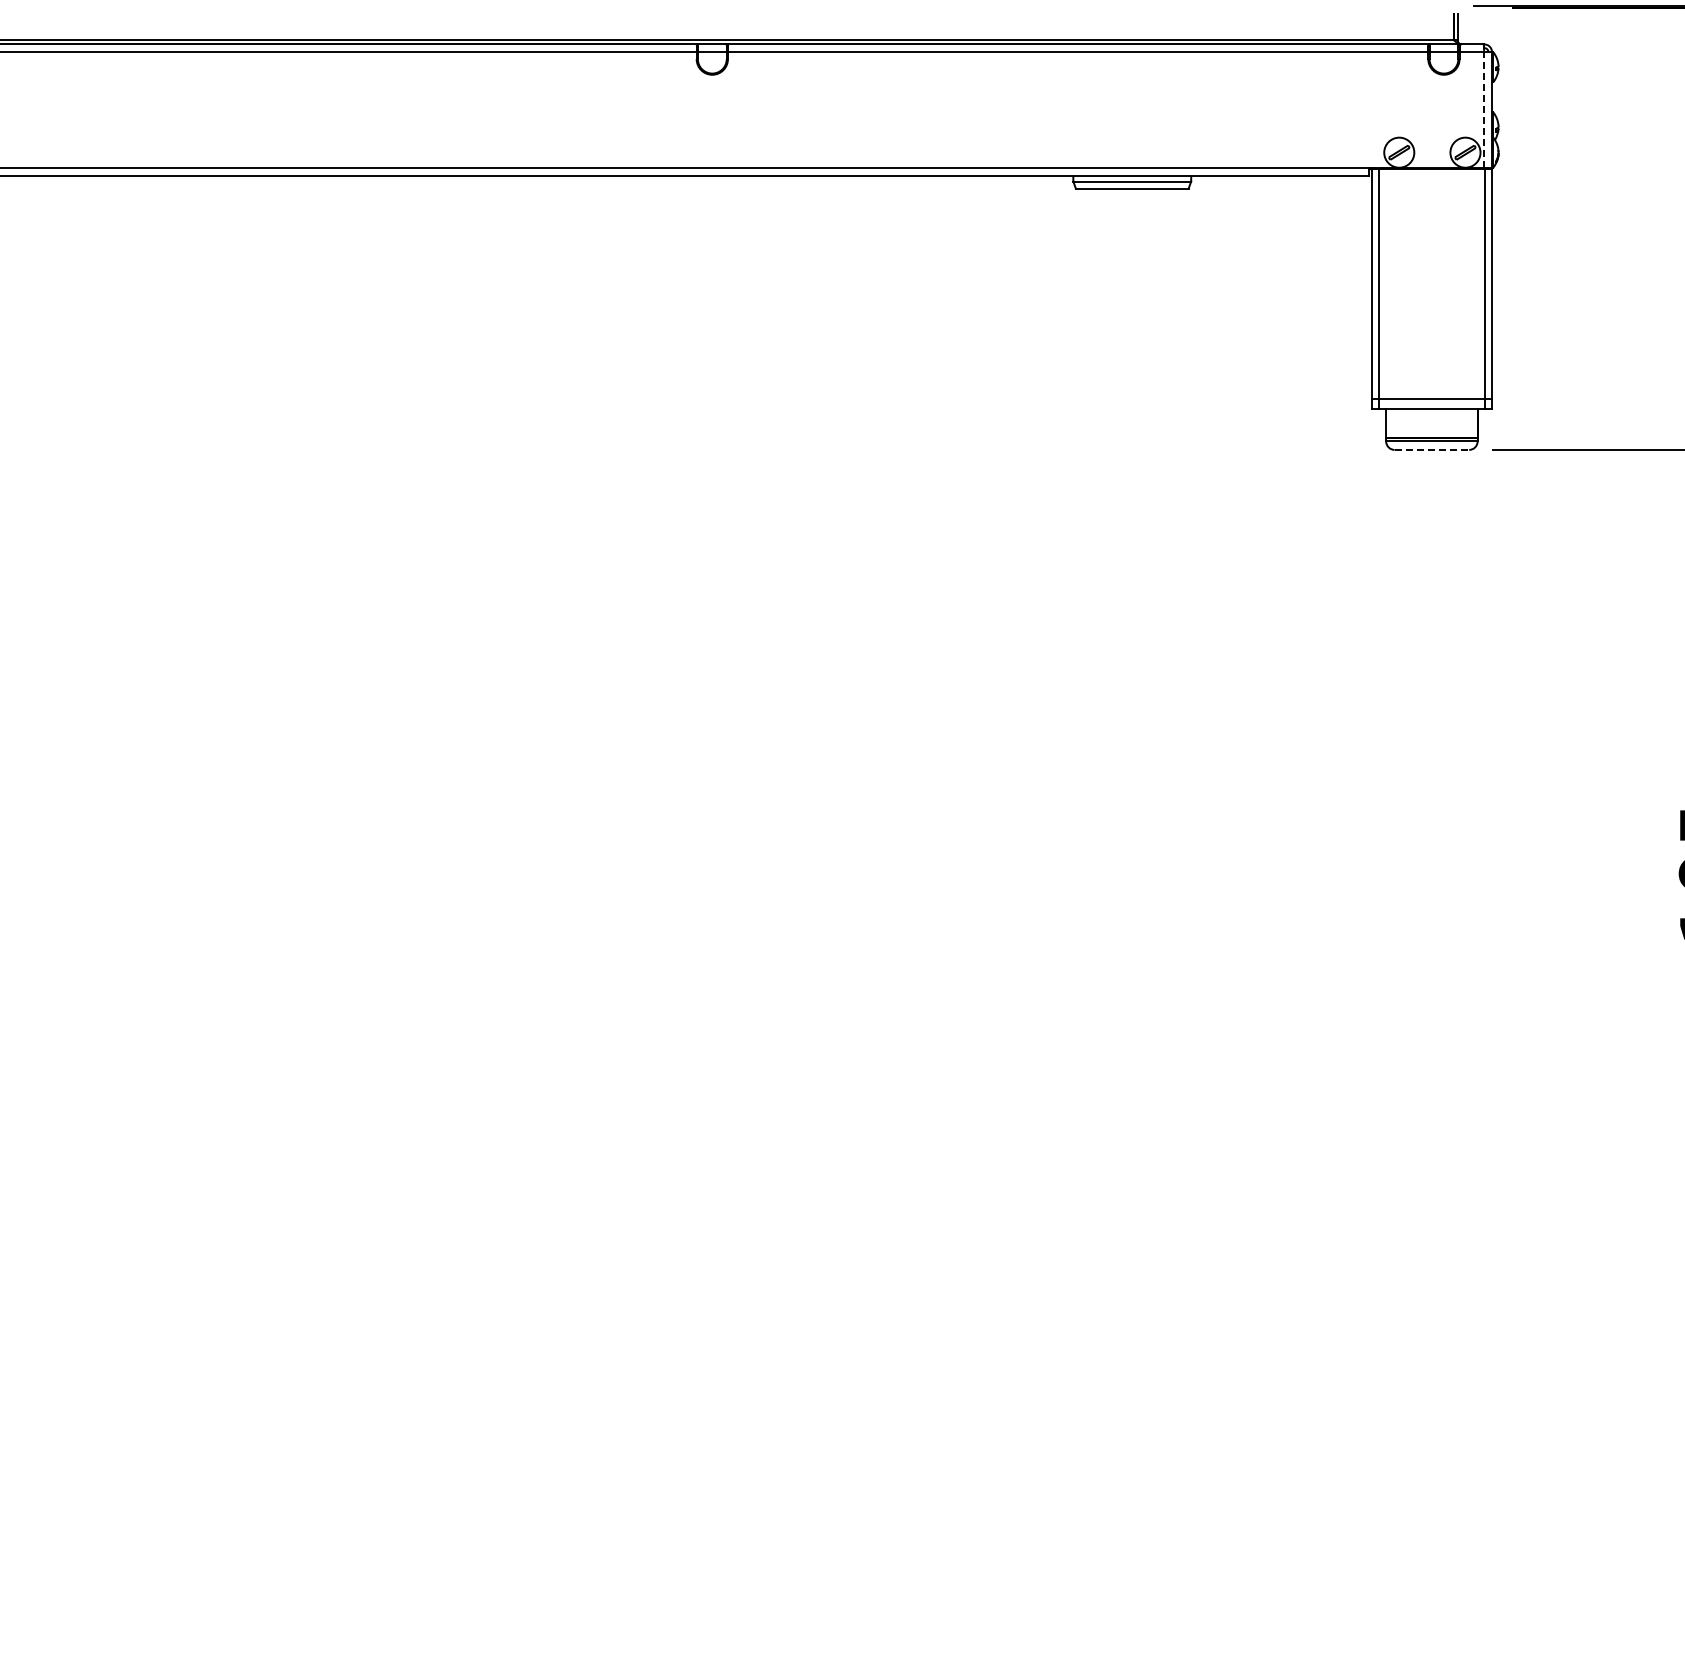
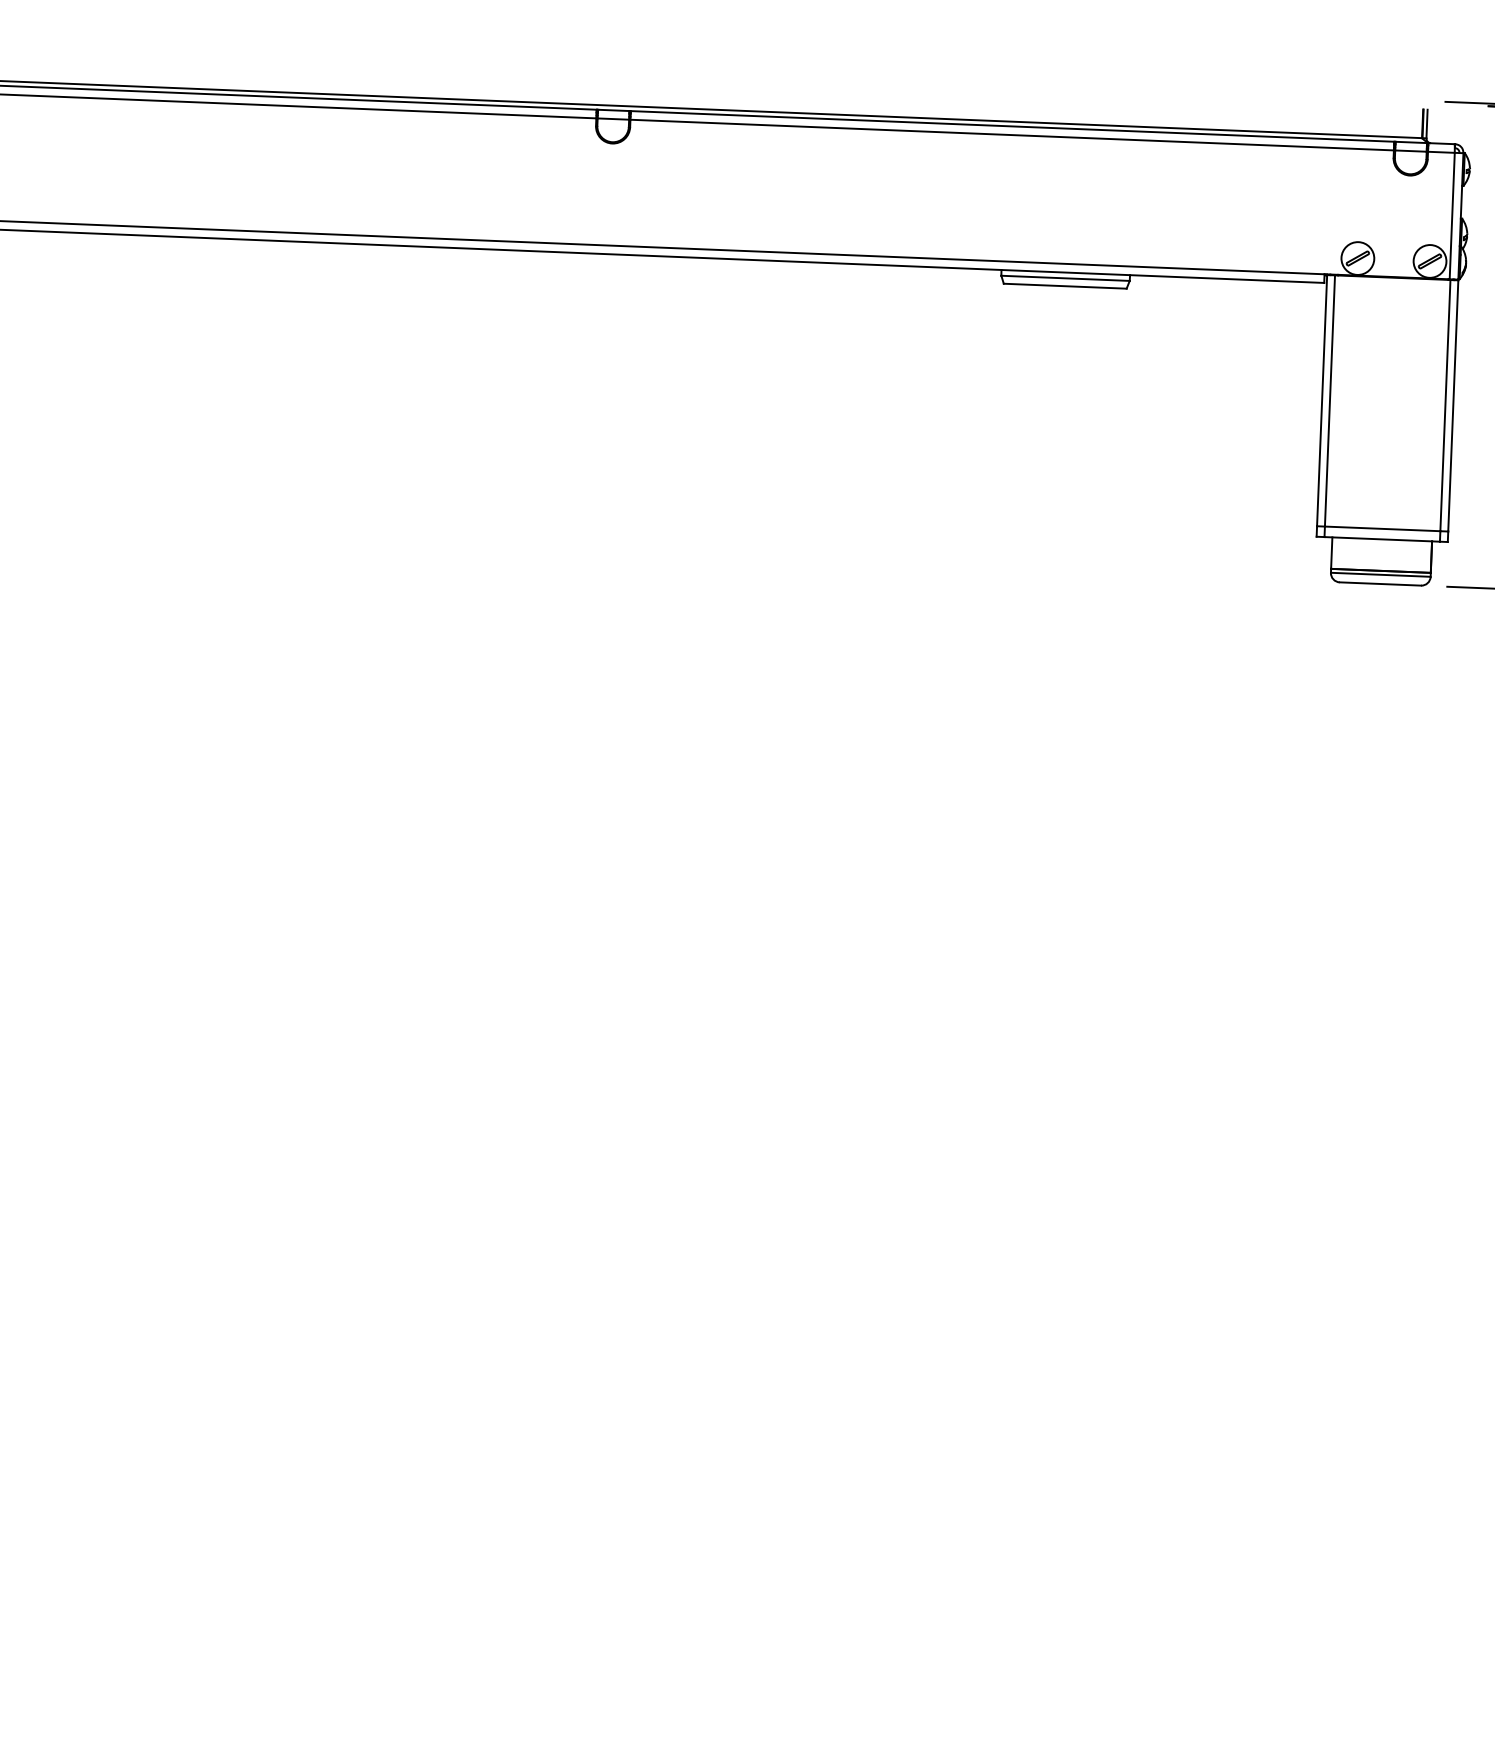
line: (1484, 109) -> (1452, 215), dashed -> solid
line: (1432, 449) -> (1381, 583), dashed -> solid

